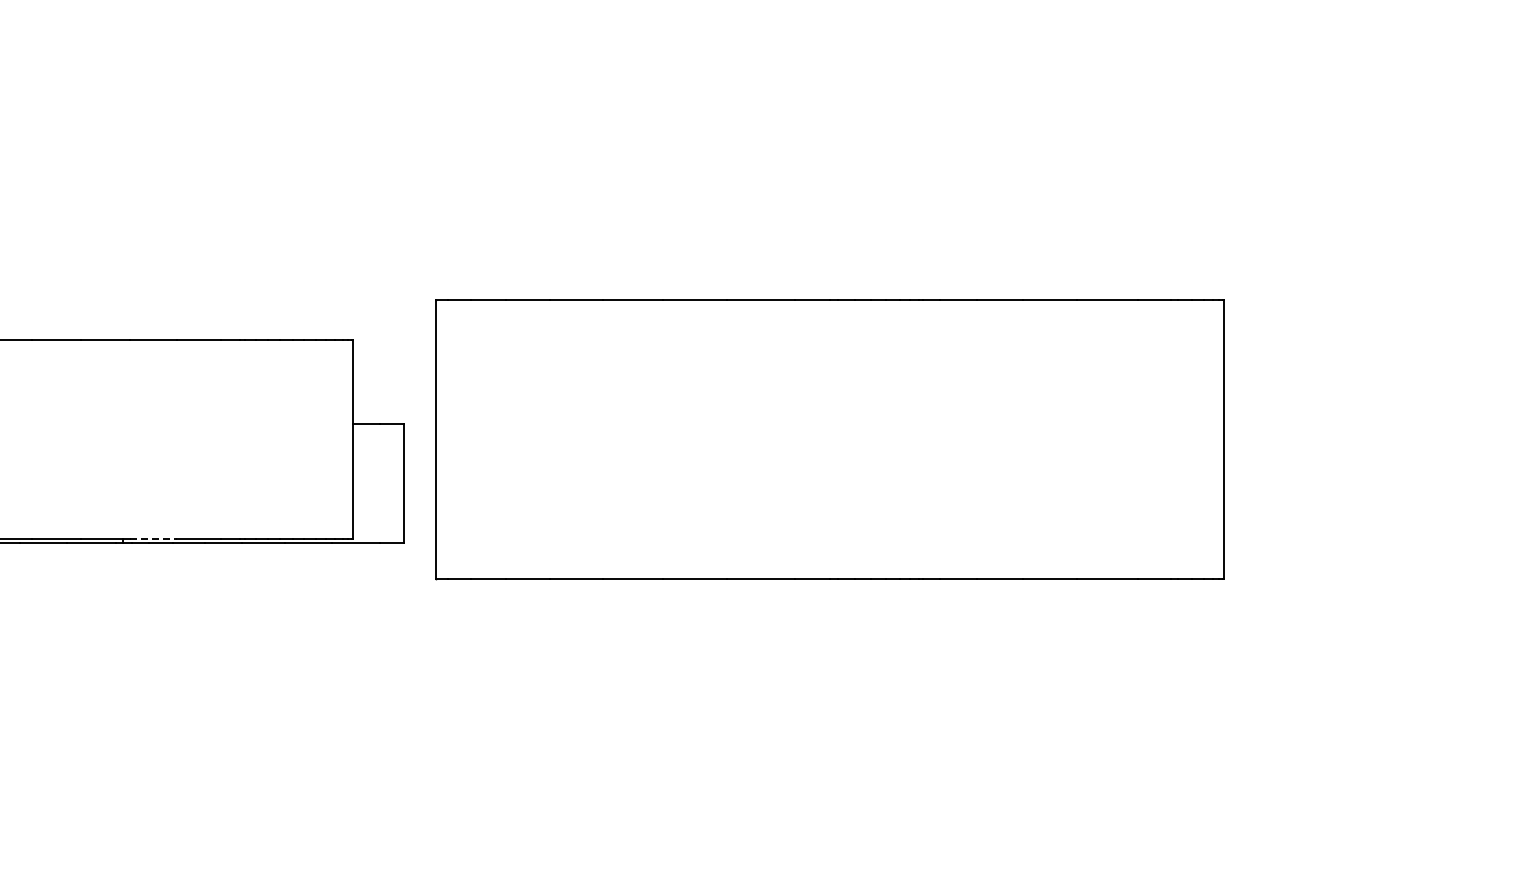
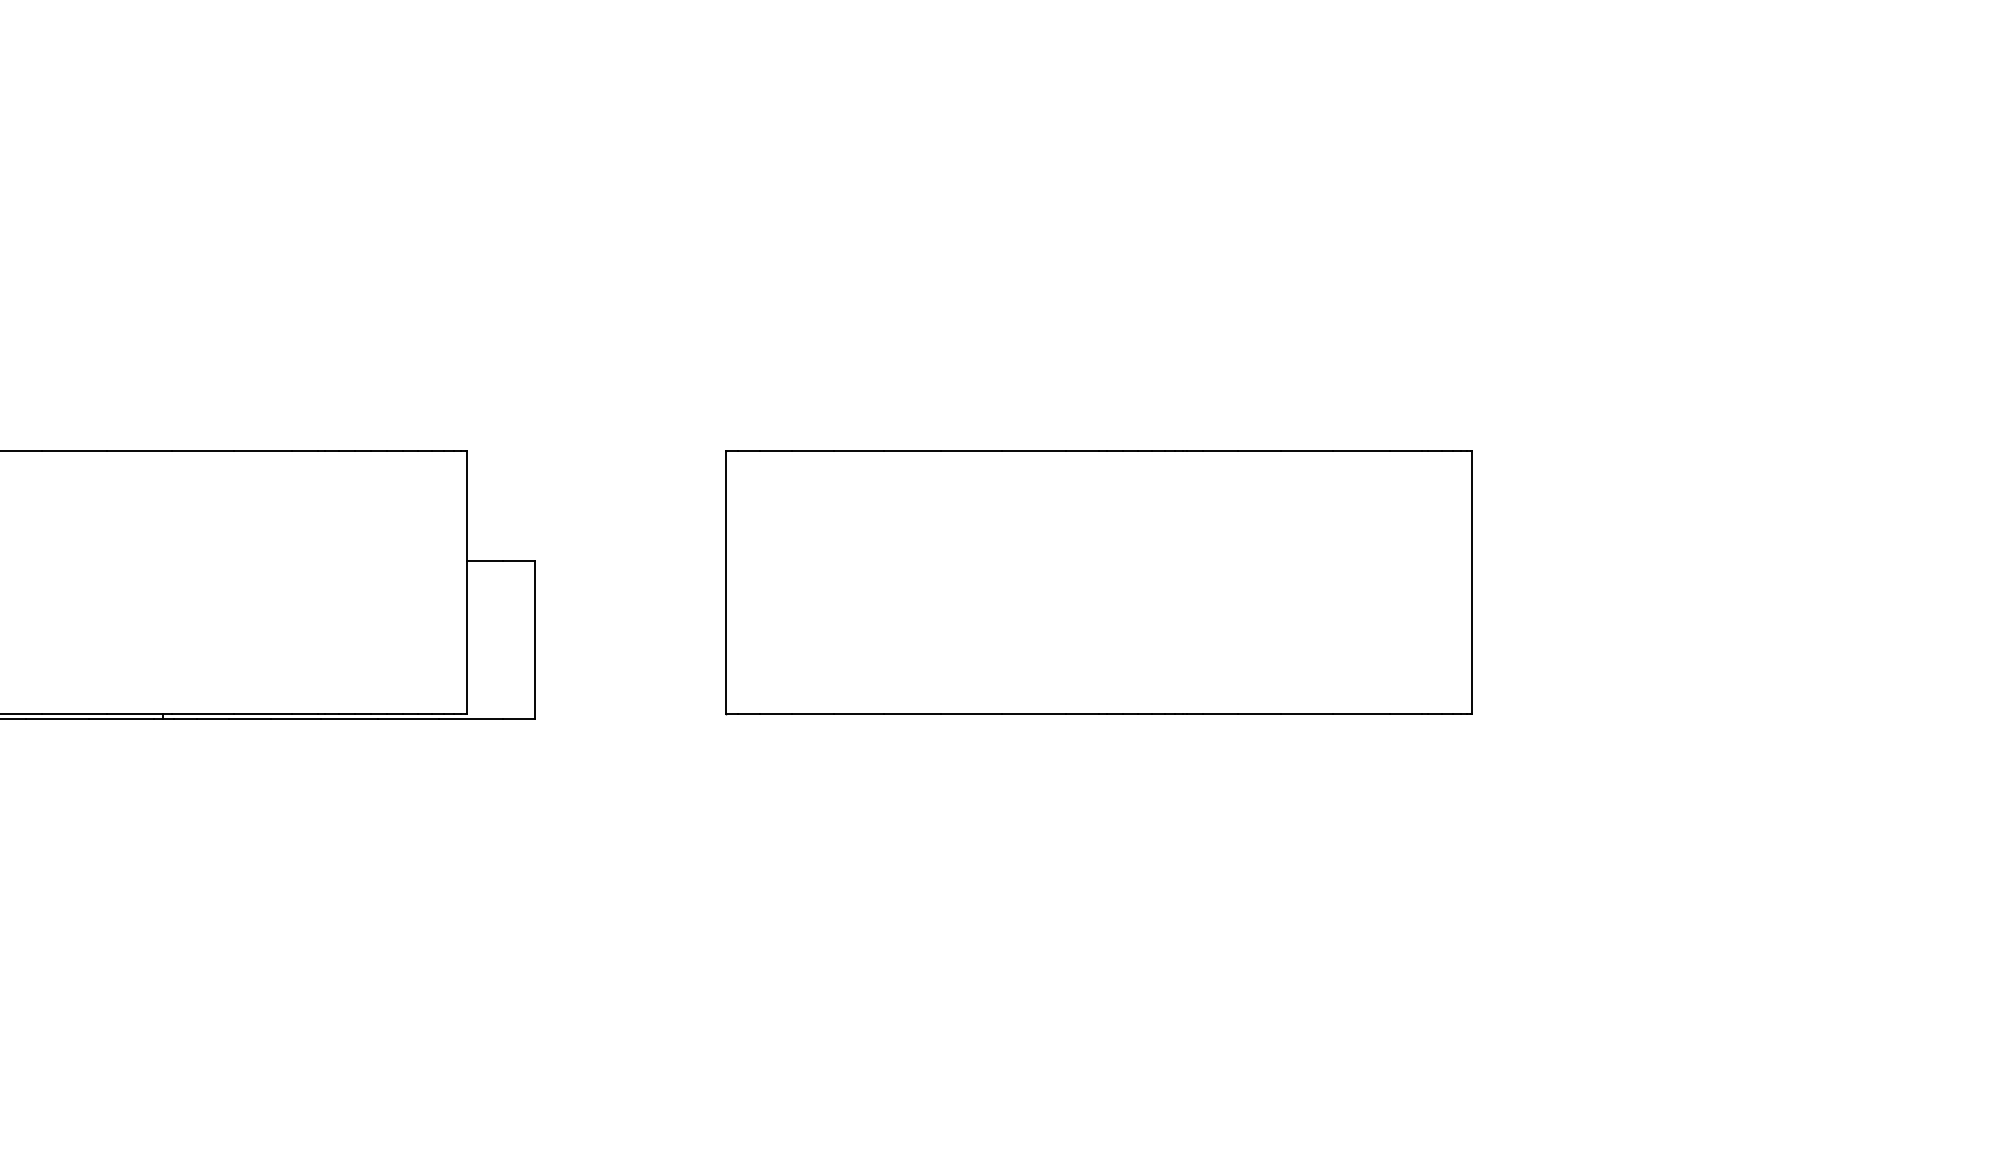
part: (829, 439) -> (1098, 582), size x0.71
line: (153, 538) -> (203, 713), dashed -> solid

